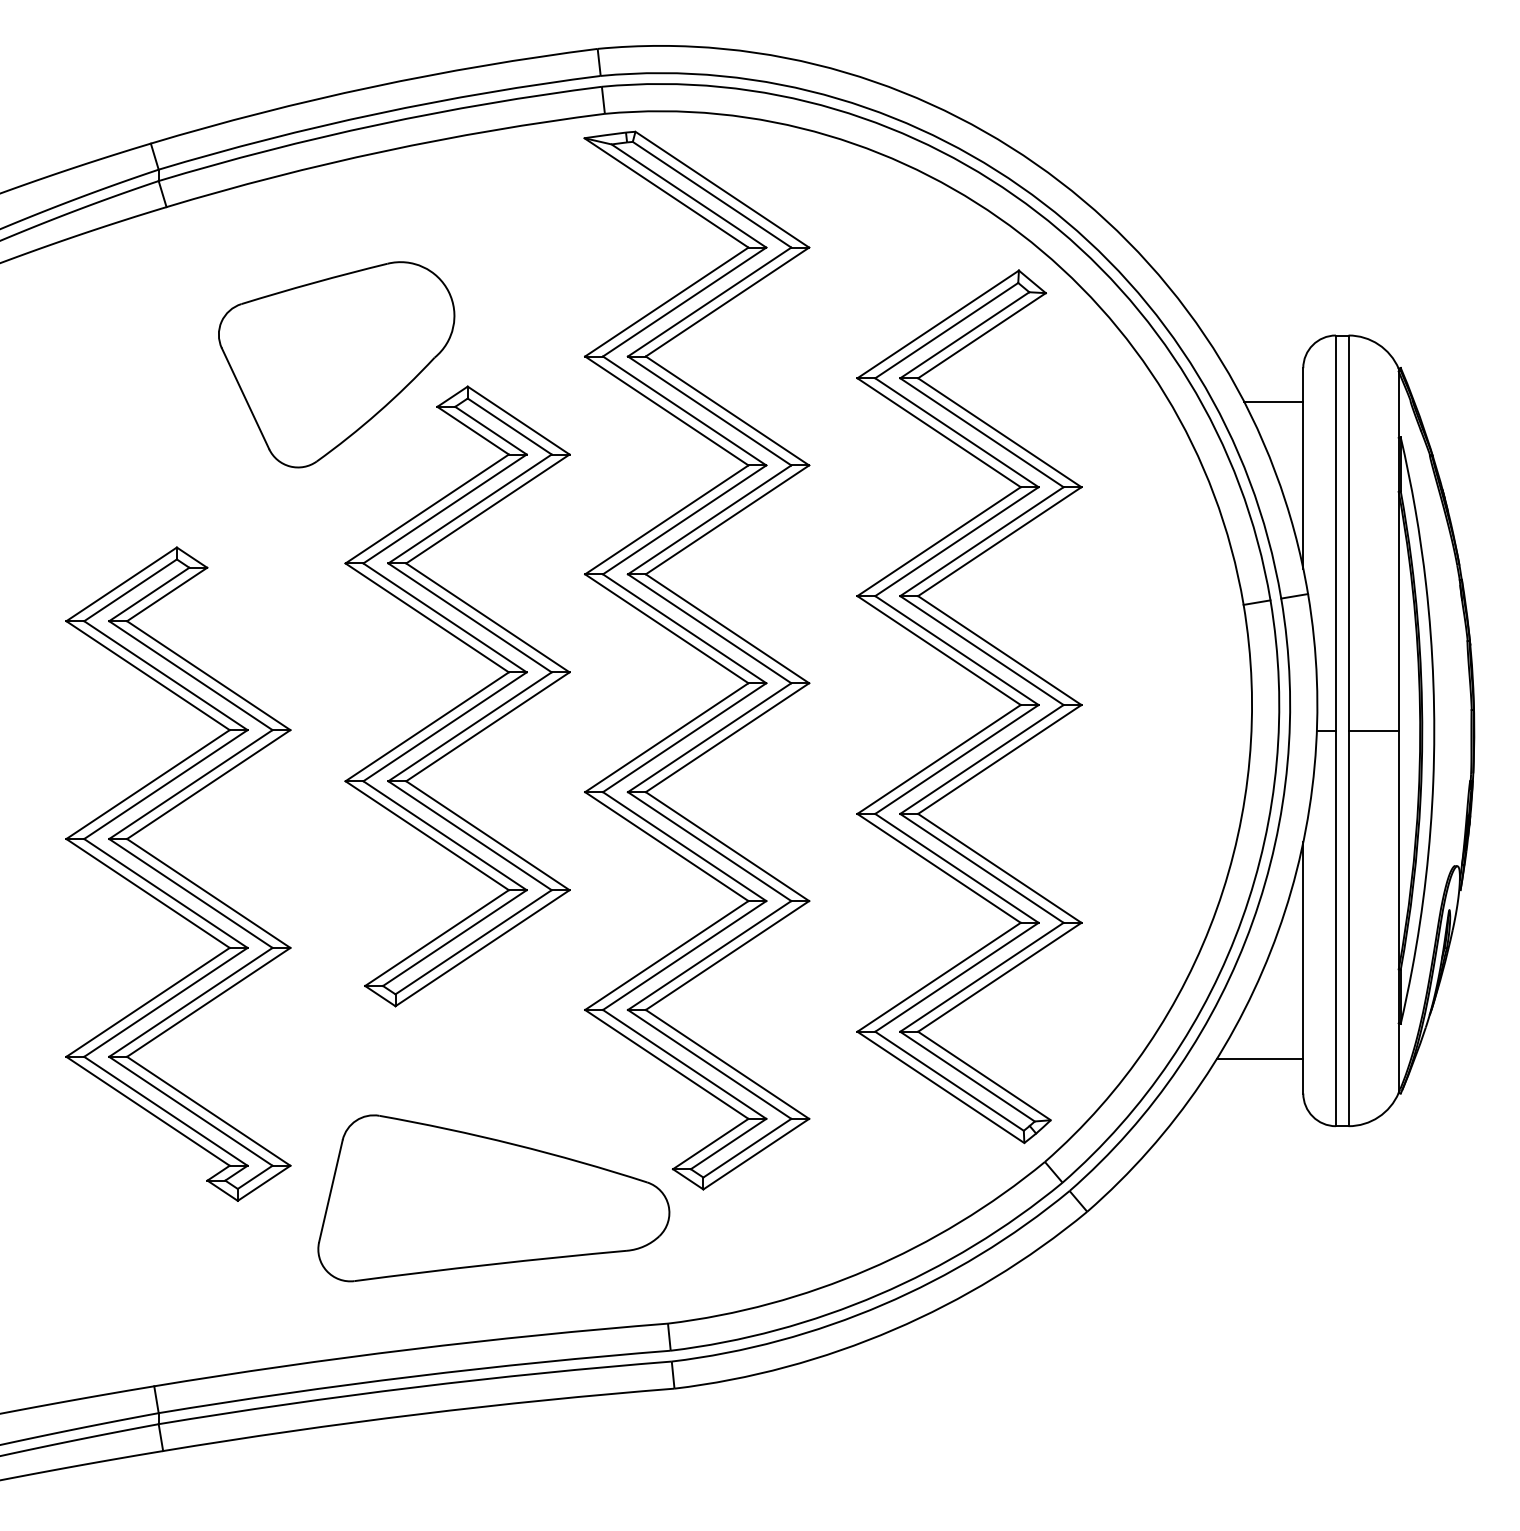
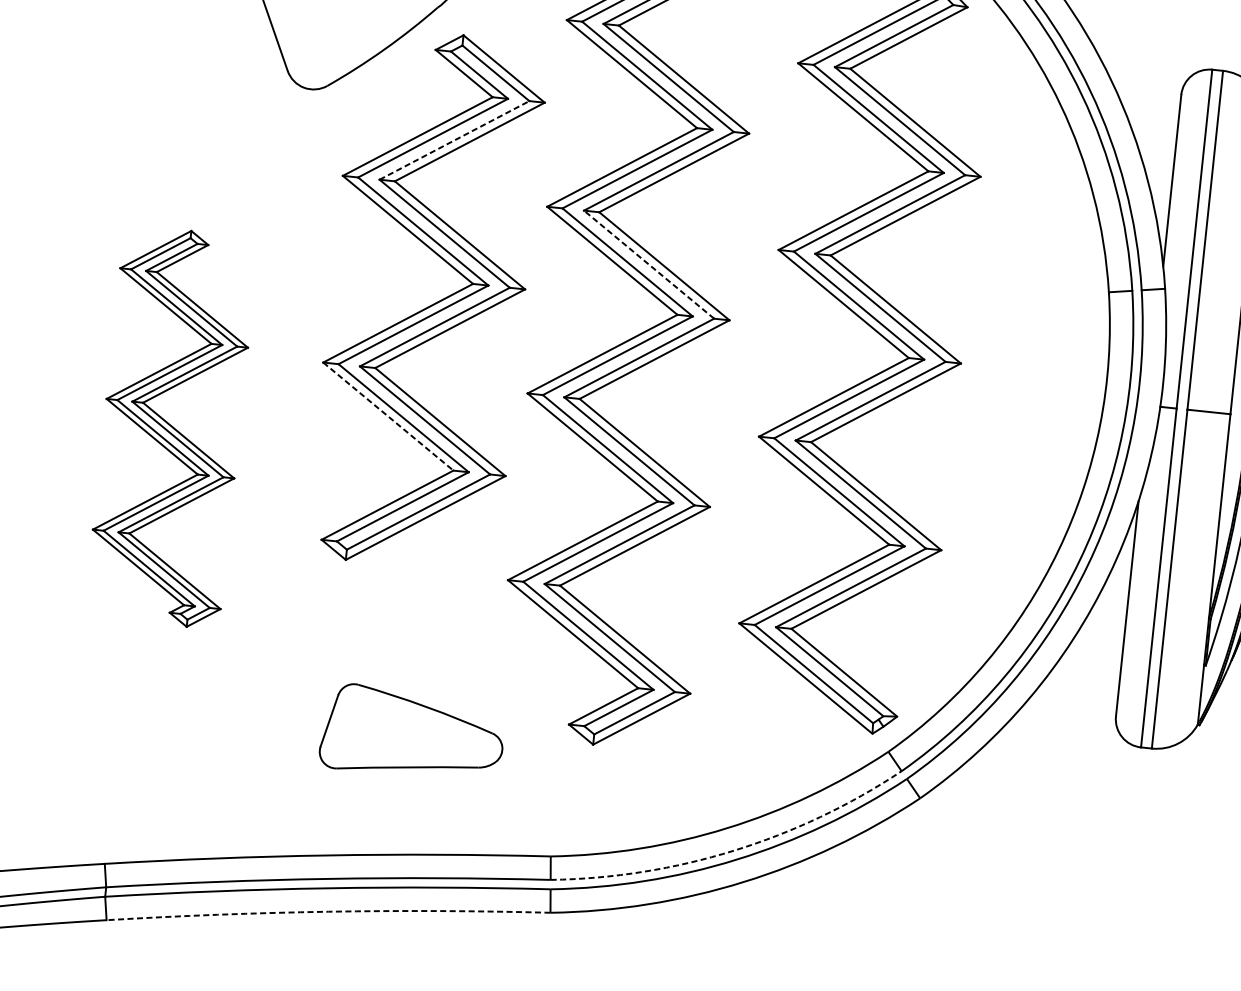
line: (1273, 402) -> (1152, 121), removed
line: (470, 508) -> (454, 140), solid -> dashed
line: (709, 628) -> (648, 264), solid -> dashed
line: (427, 836) -> (388, 417), solid -> dashed
part: (178, 873) -> (171, 426), size x0.7
line: (1259, 1059) -> (1081, 683), removed
part: (493, 1198) -> (412, 733), size x0.6
arc: (878, 1294) -> (733, 850), solid -> dashed
arc: (418, 1414) -> (328, 911), solid -> dashed

